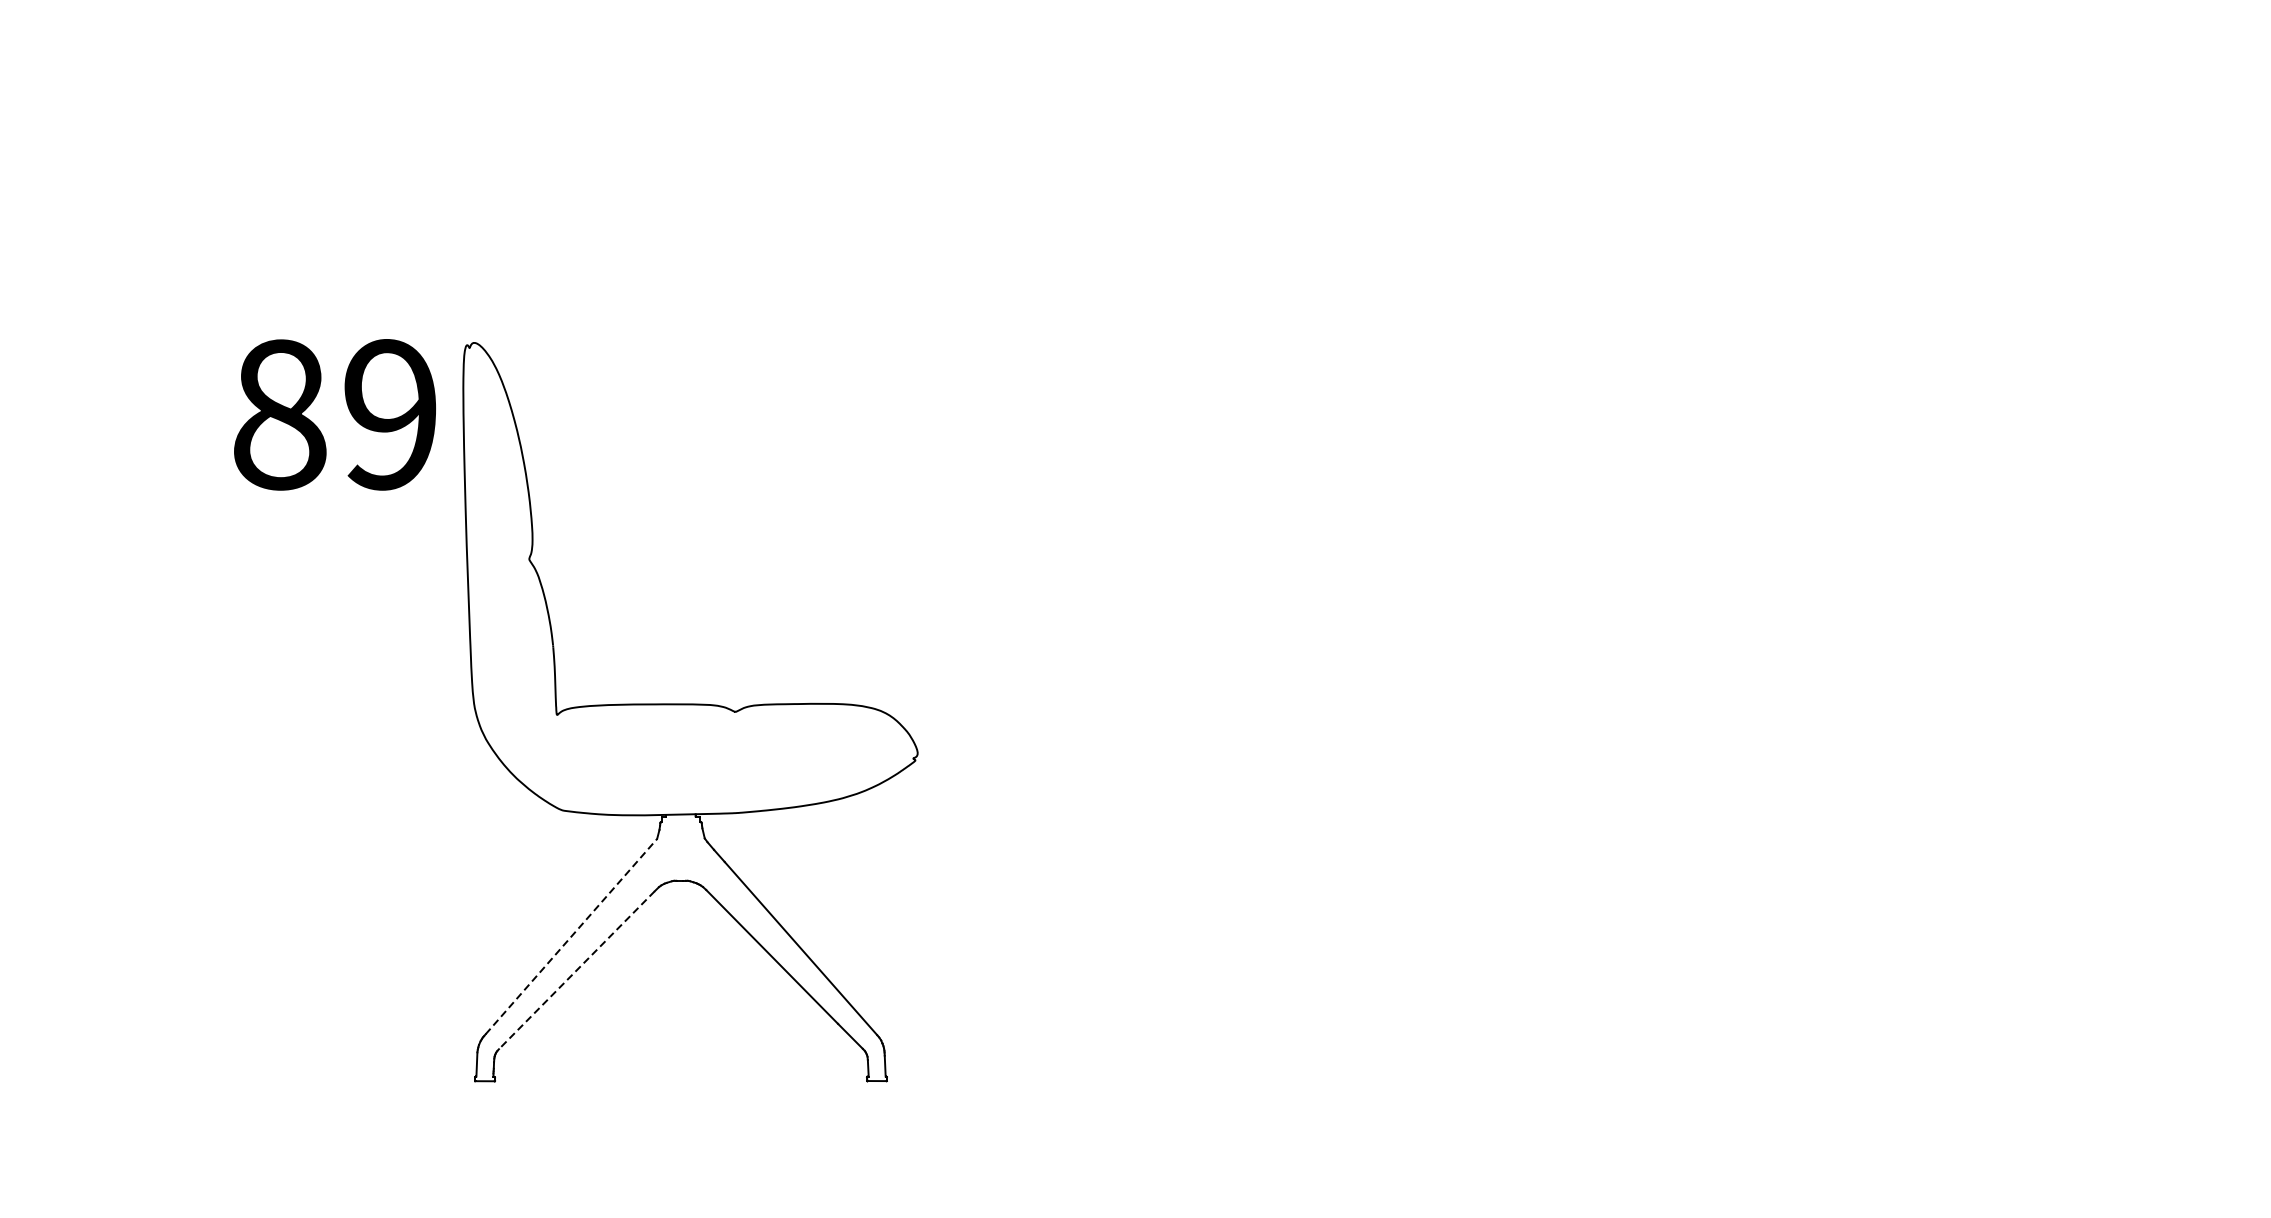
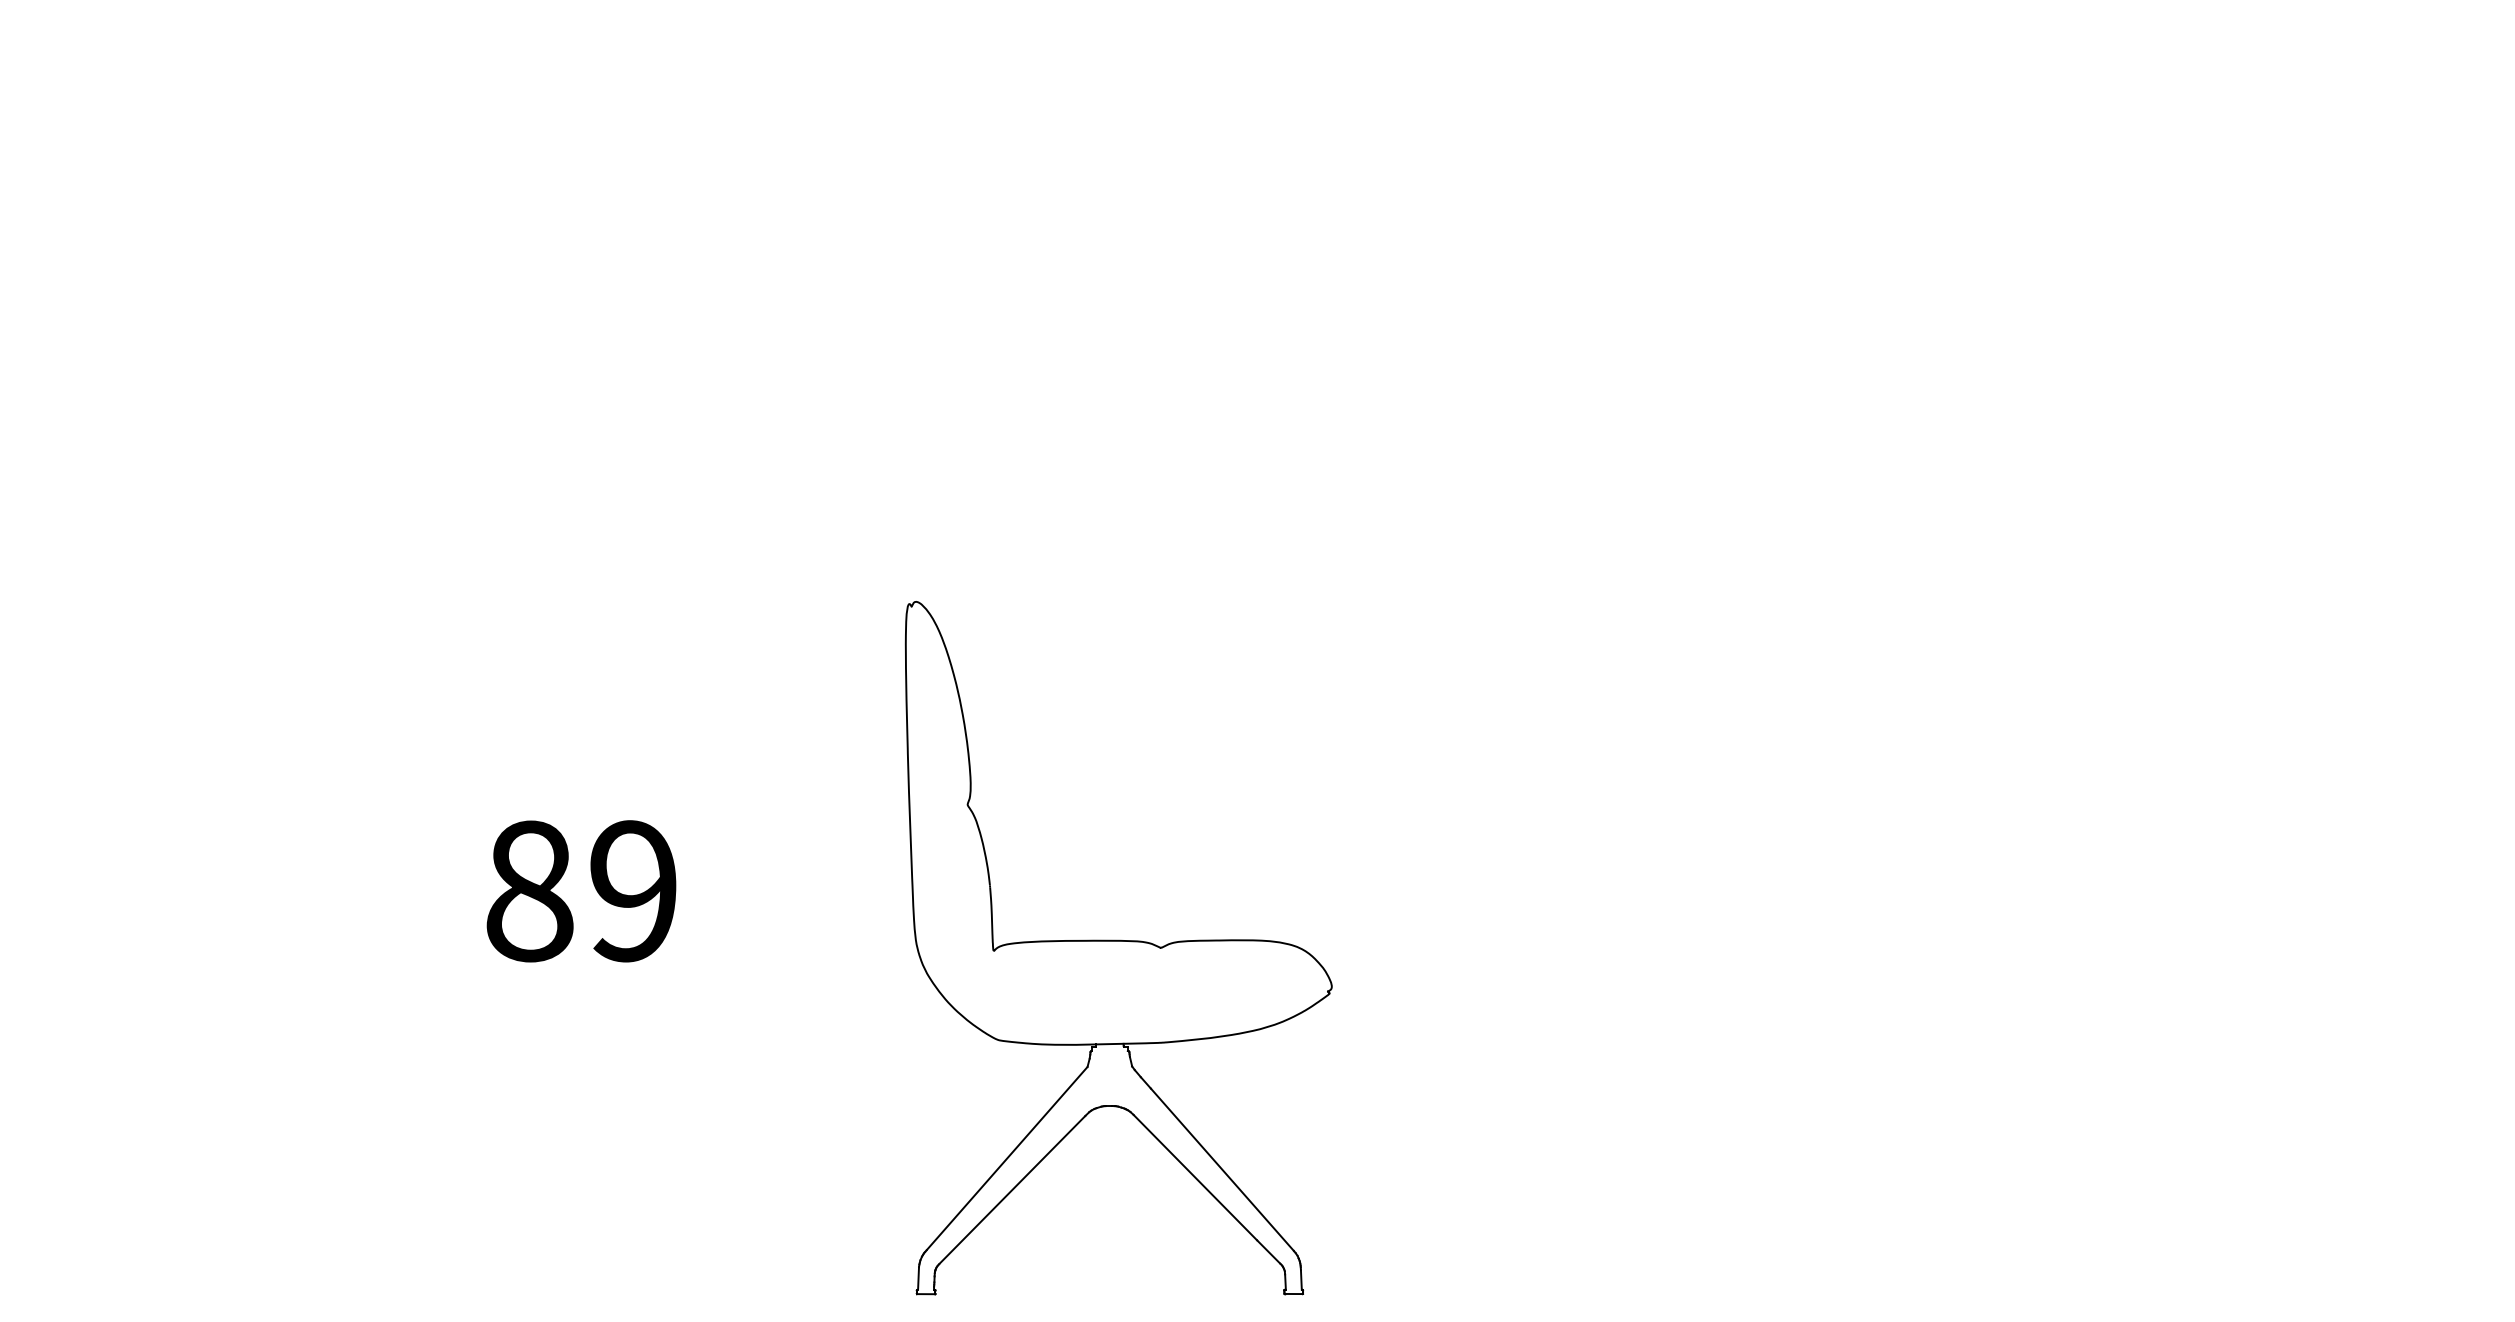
text: (335, 415) -> (581, 891), moved
line: (571, 936) -> (1007, 1158), dashed -> solid
line: (576, 970) -> (1011, 1190), dashed -> solid

